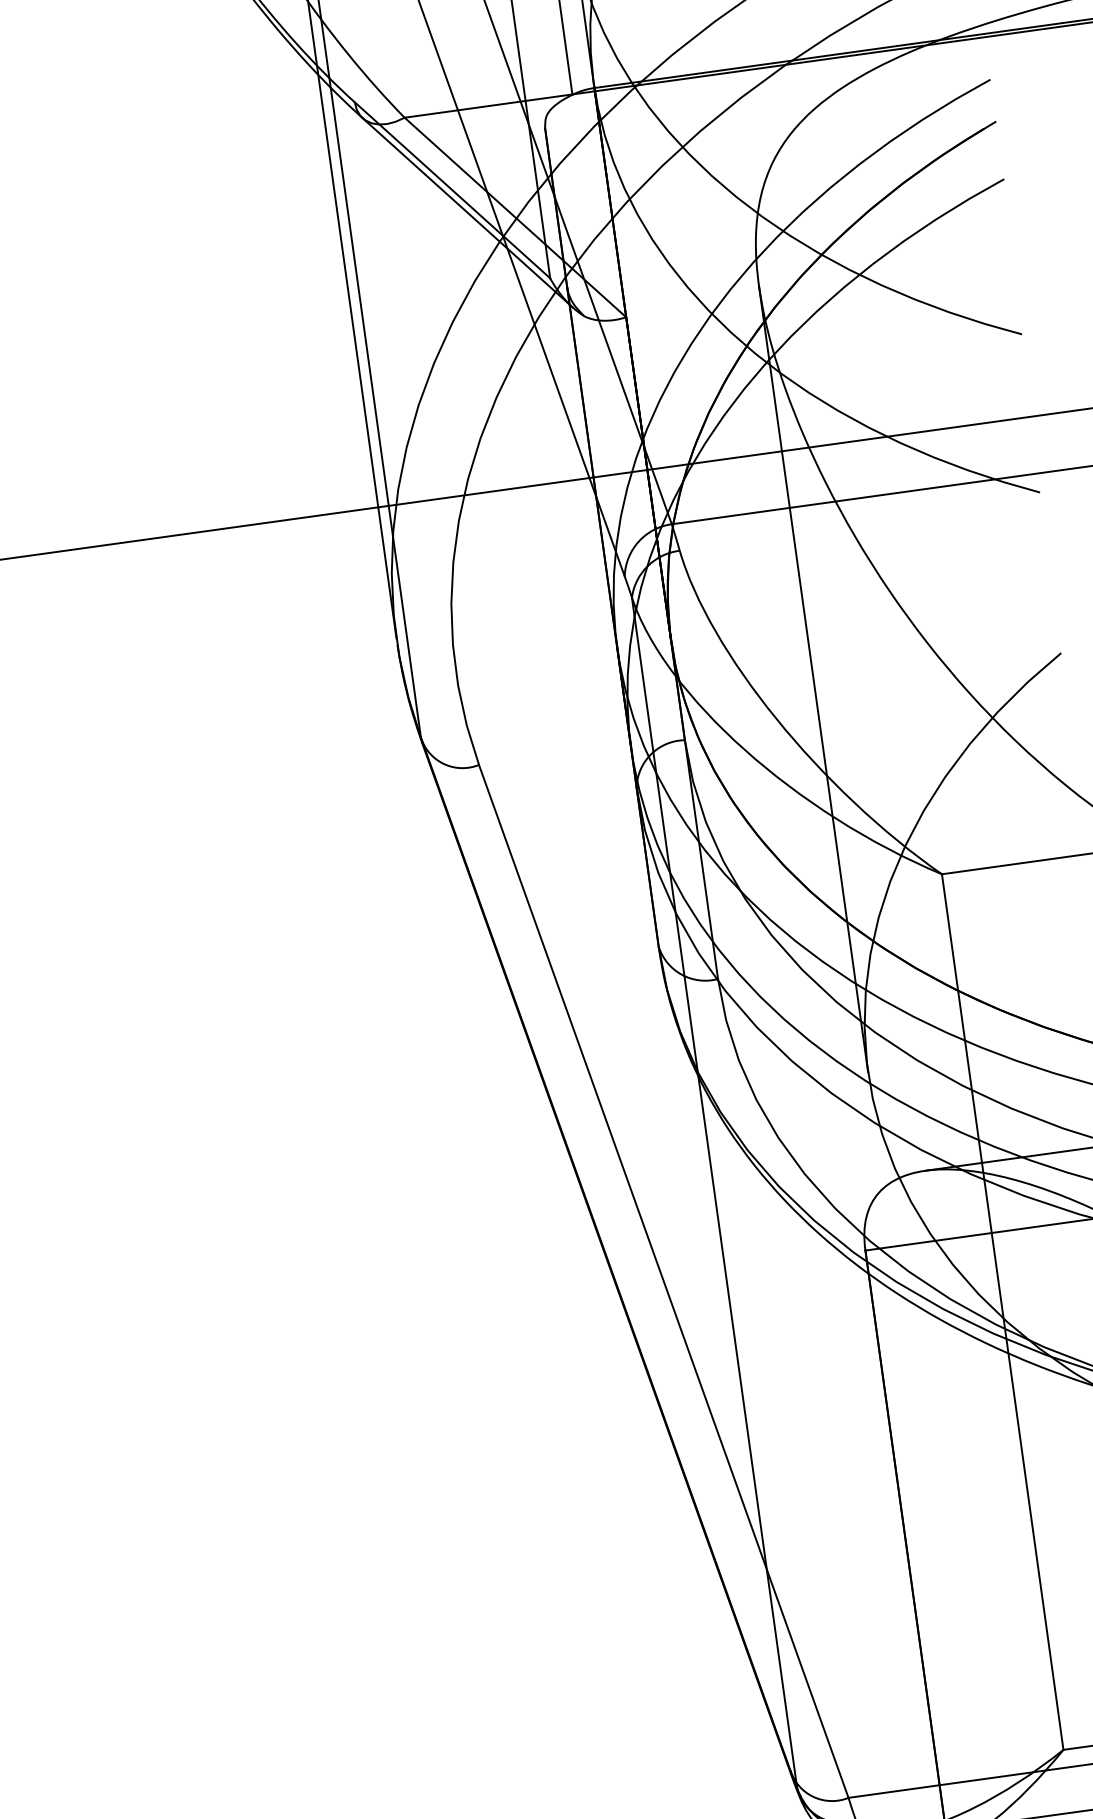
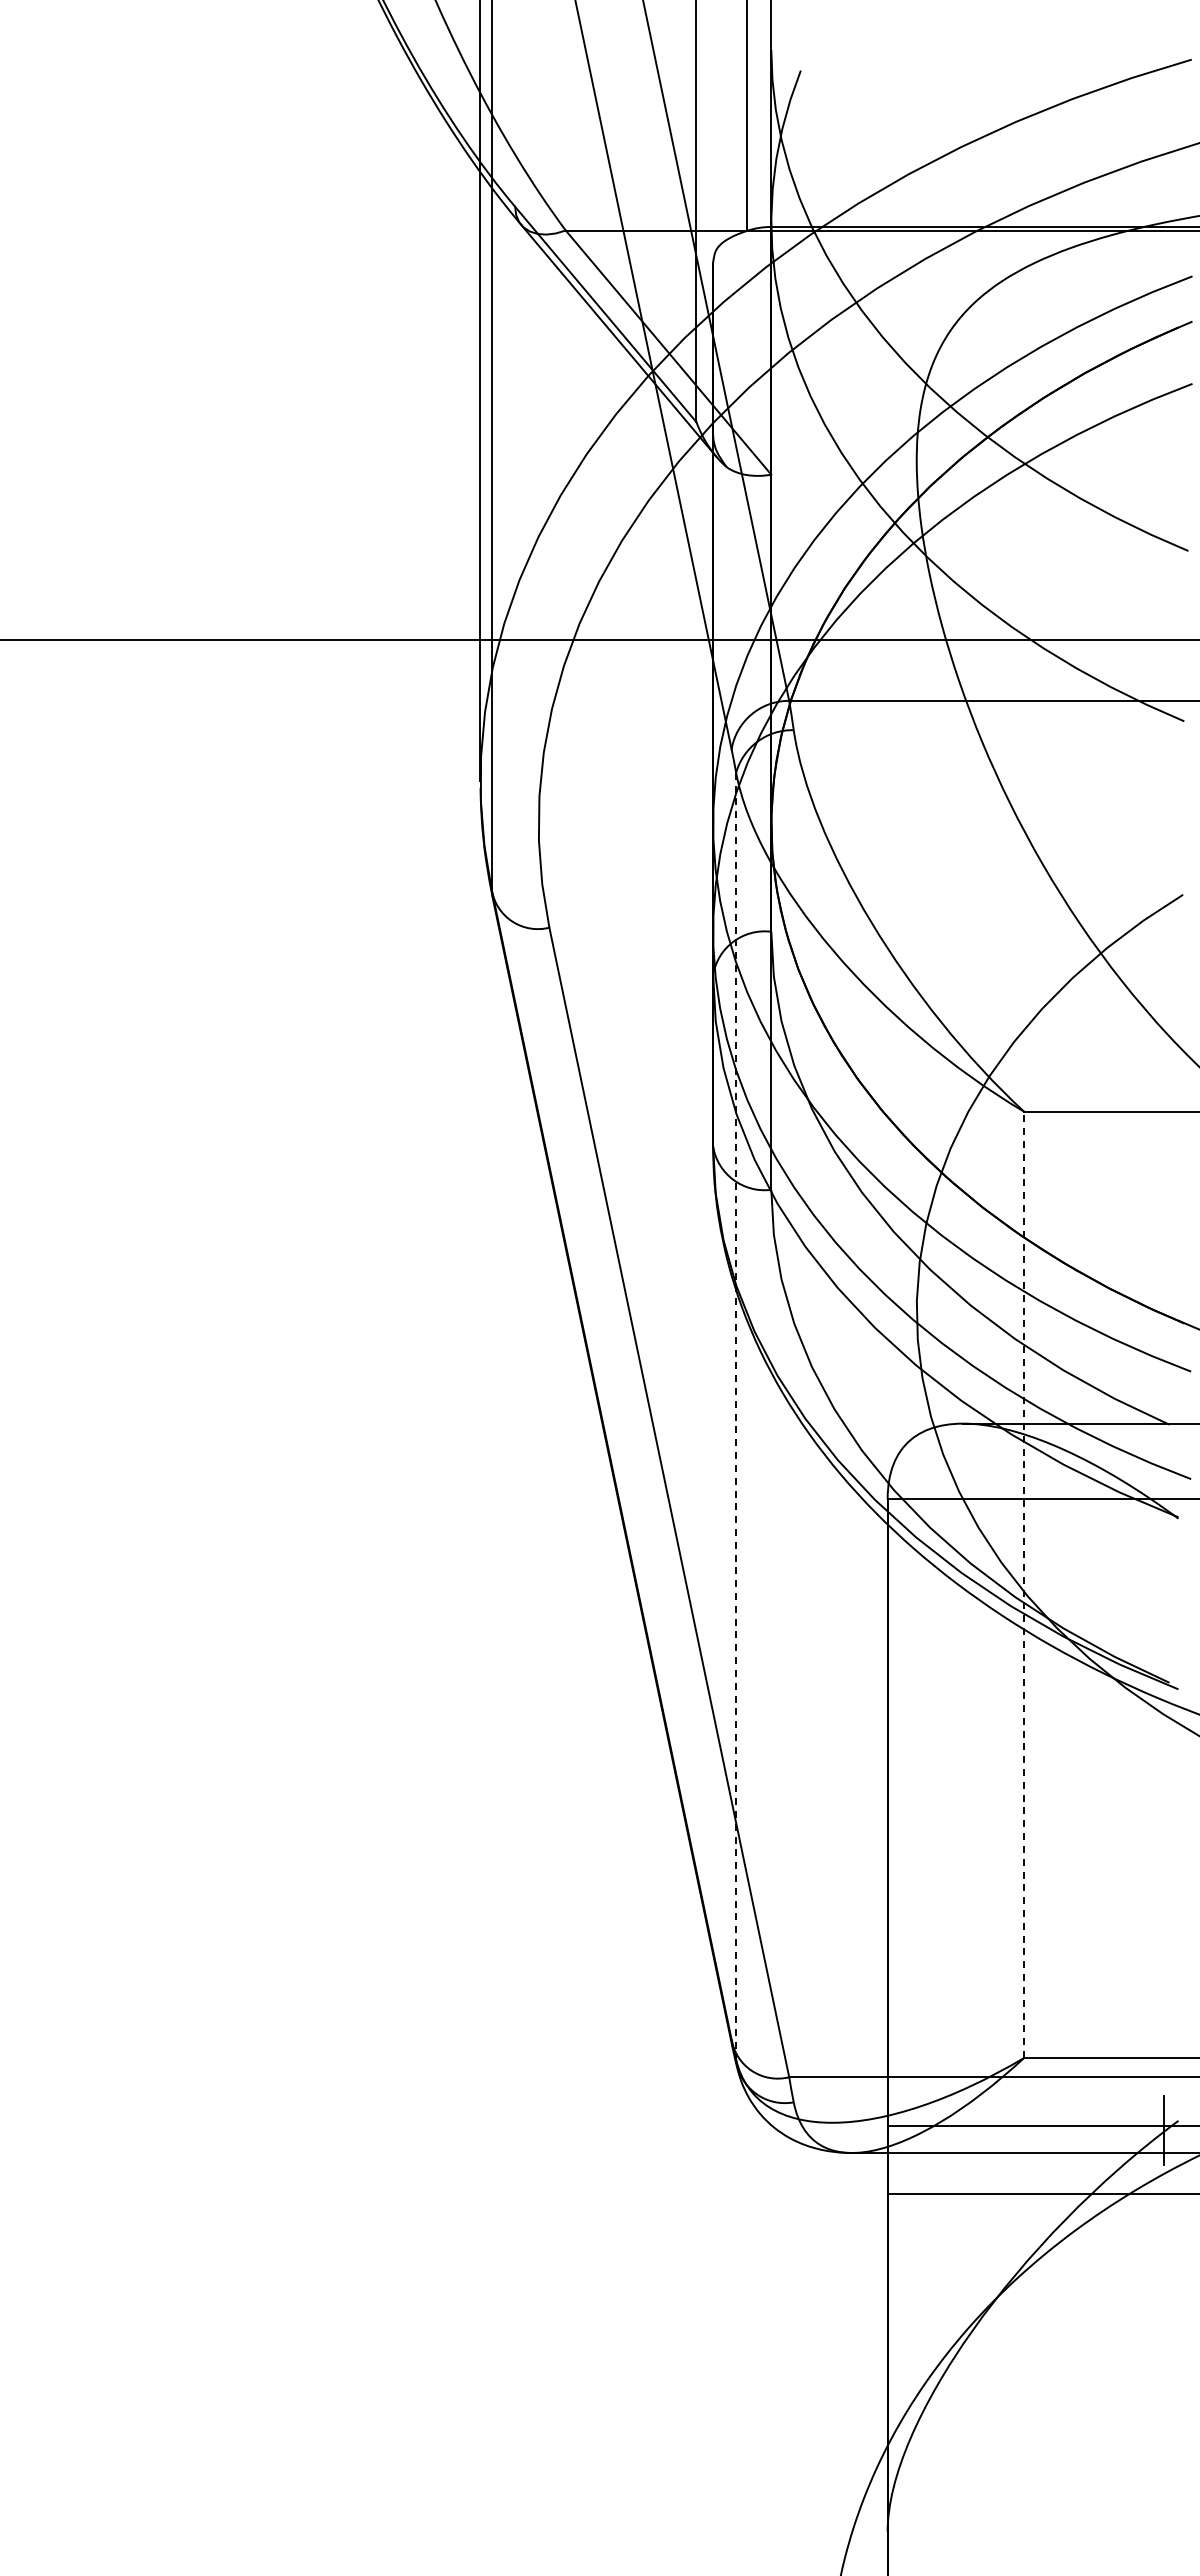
line: (813, 678) -> (916, 885), removed
line: (714, 1193) -> (736, 1416), solid -> dashed
line: (1002, 1311) -> (1024, 1584), solid -> dashed

